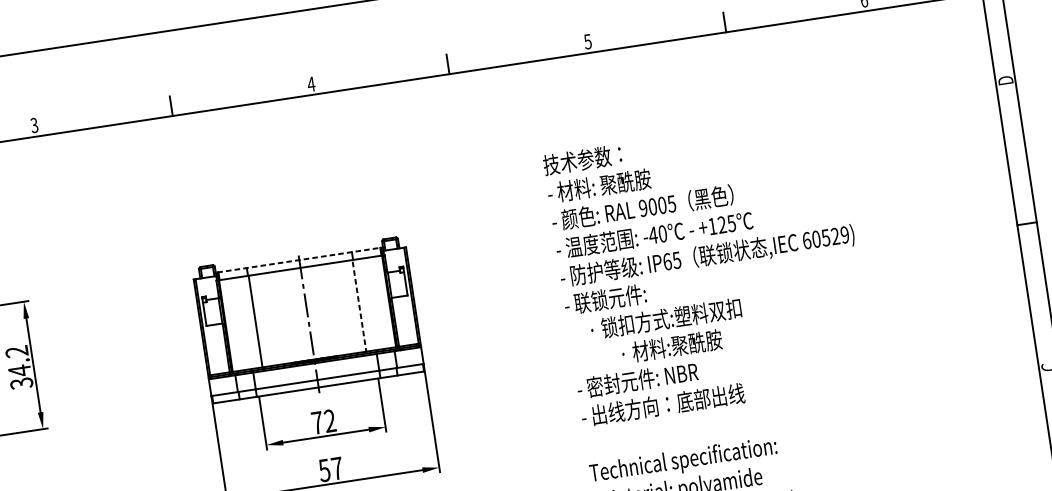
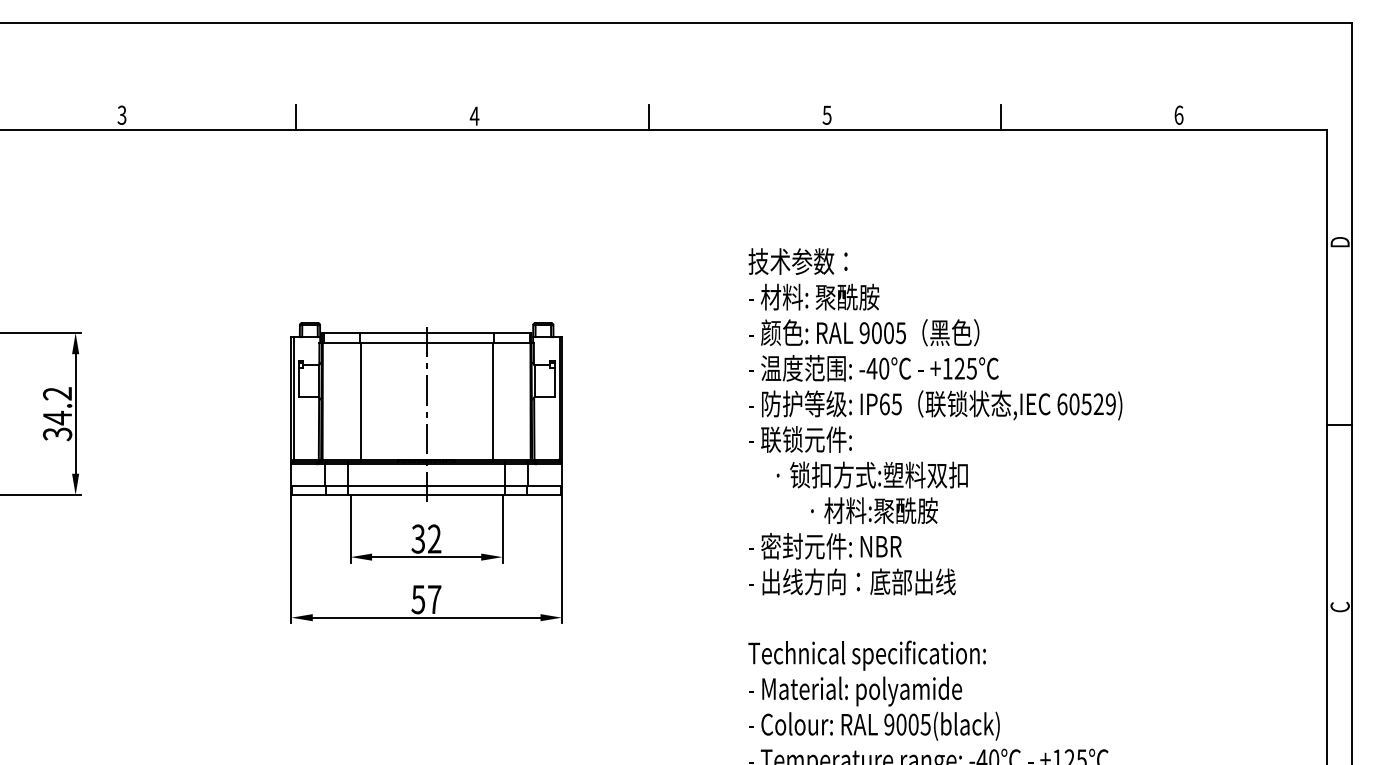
line: (299, 259) -> (426, 332), dashed -> solid
line: (359, 306) -> (492, 402), dashed -> solid
text: (317, 422) -> (418, 538), 72 -> 32

